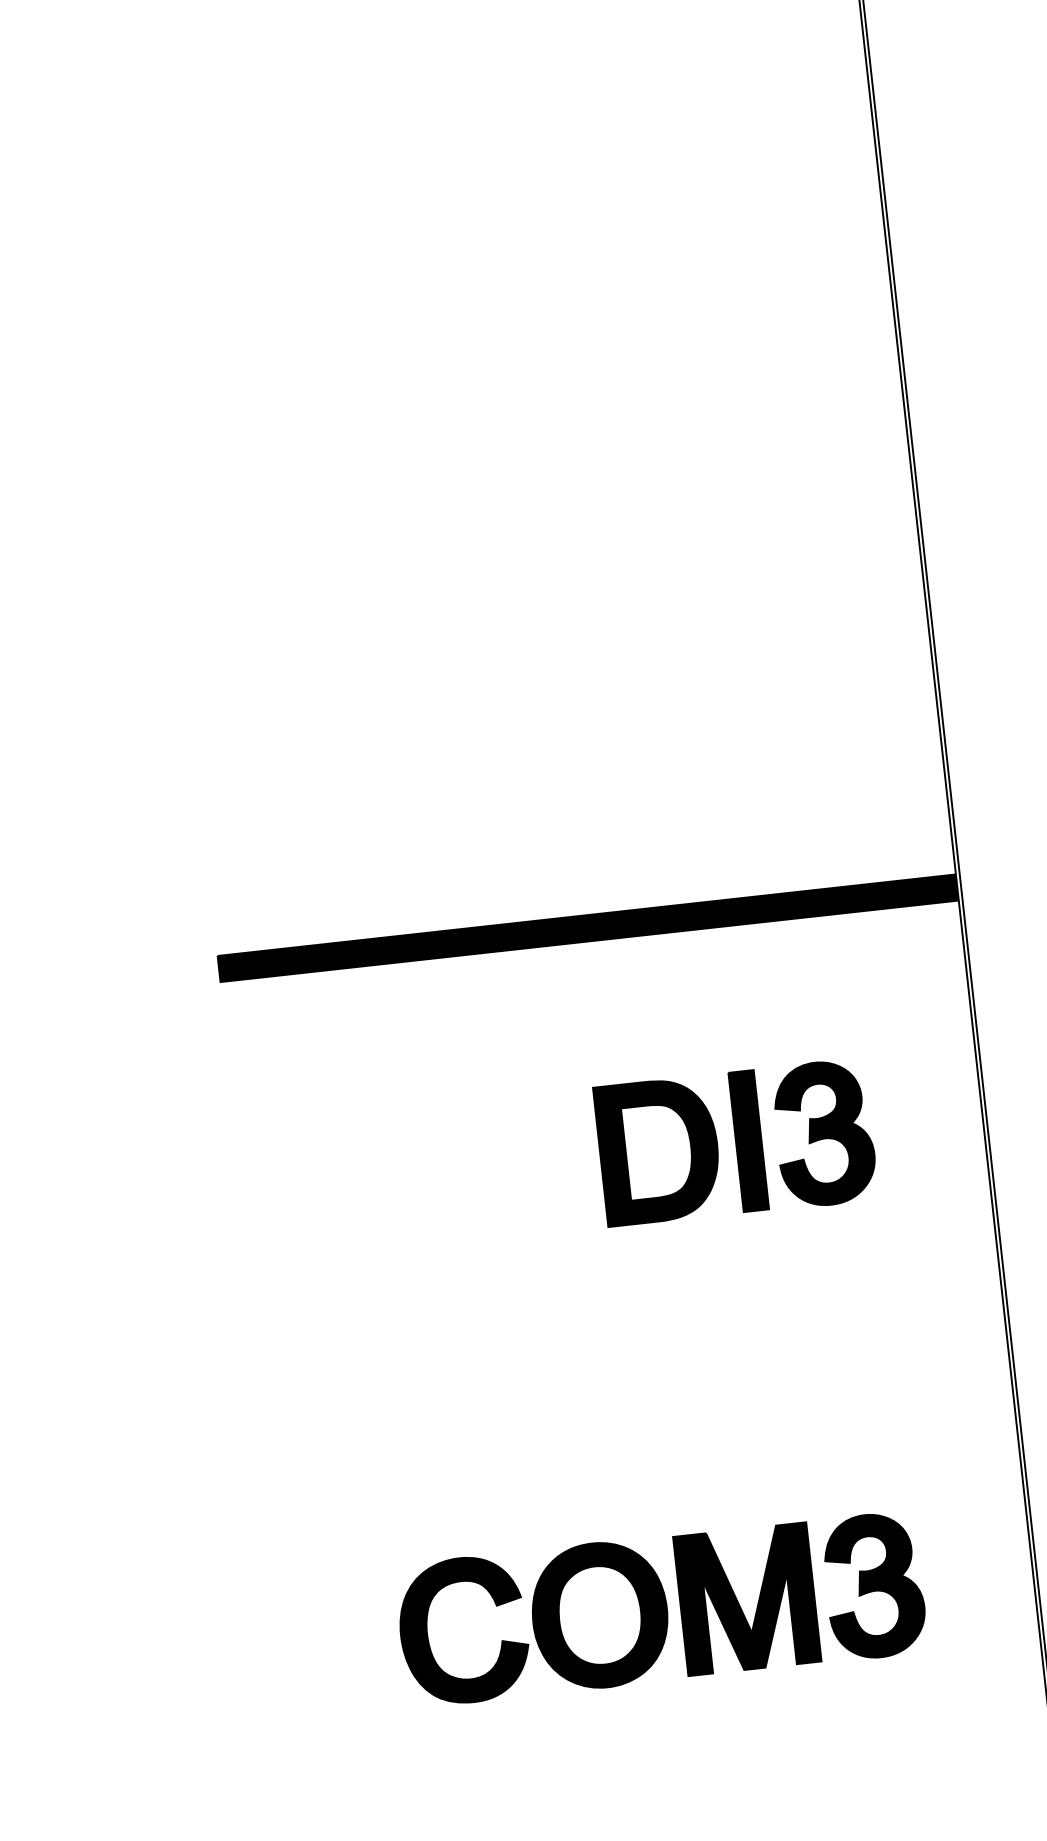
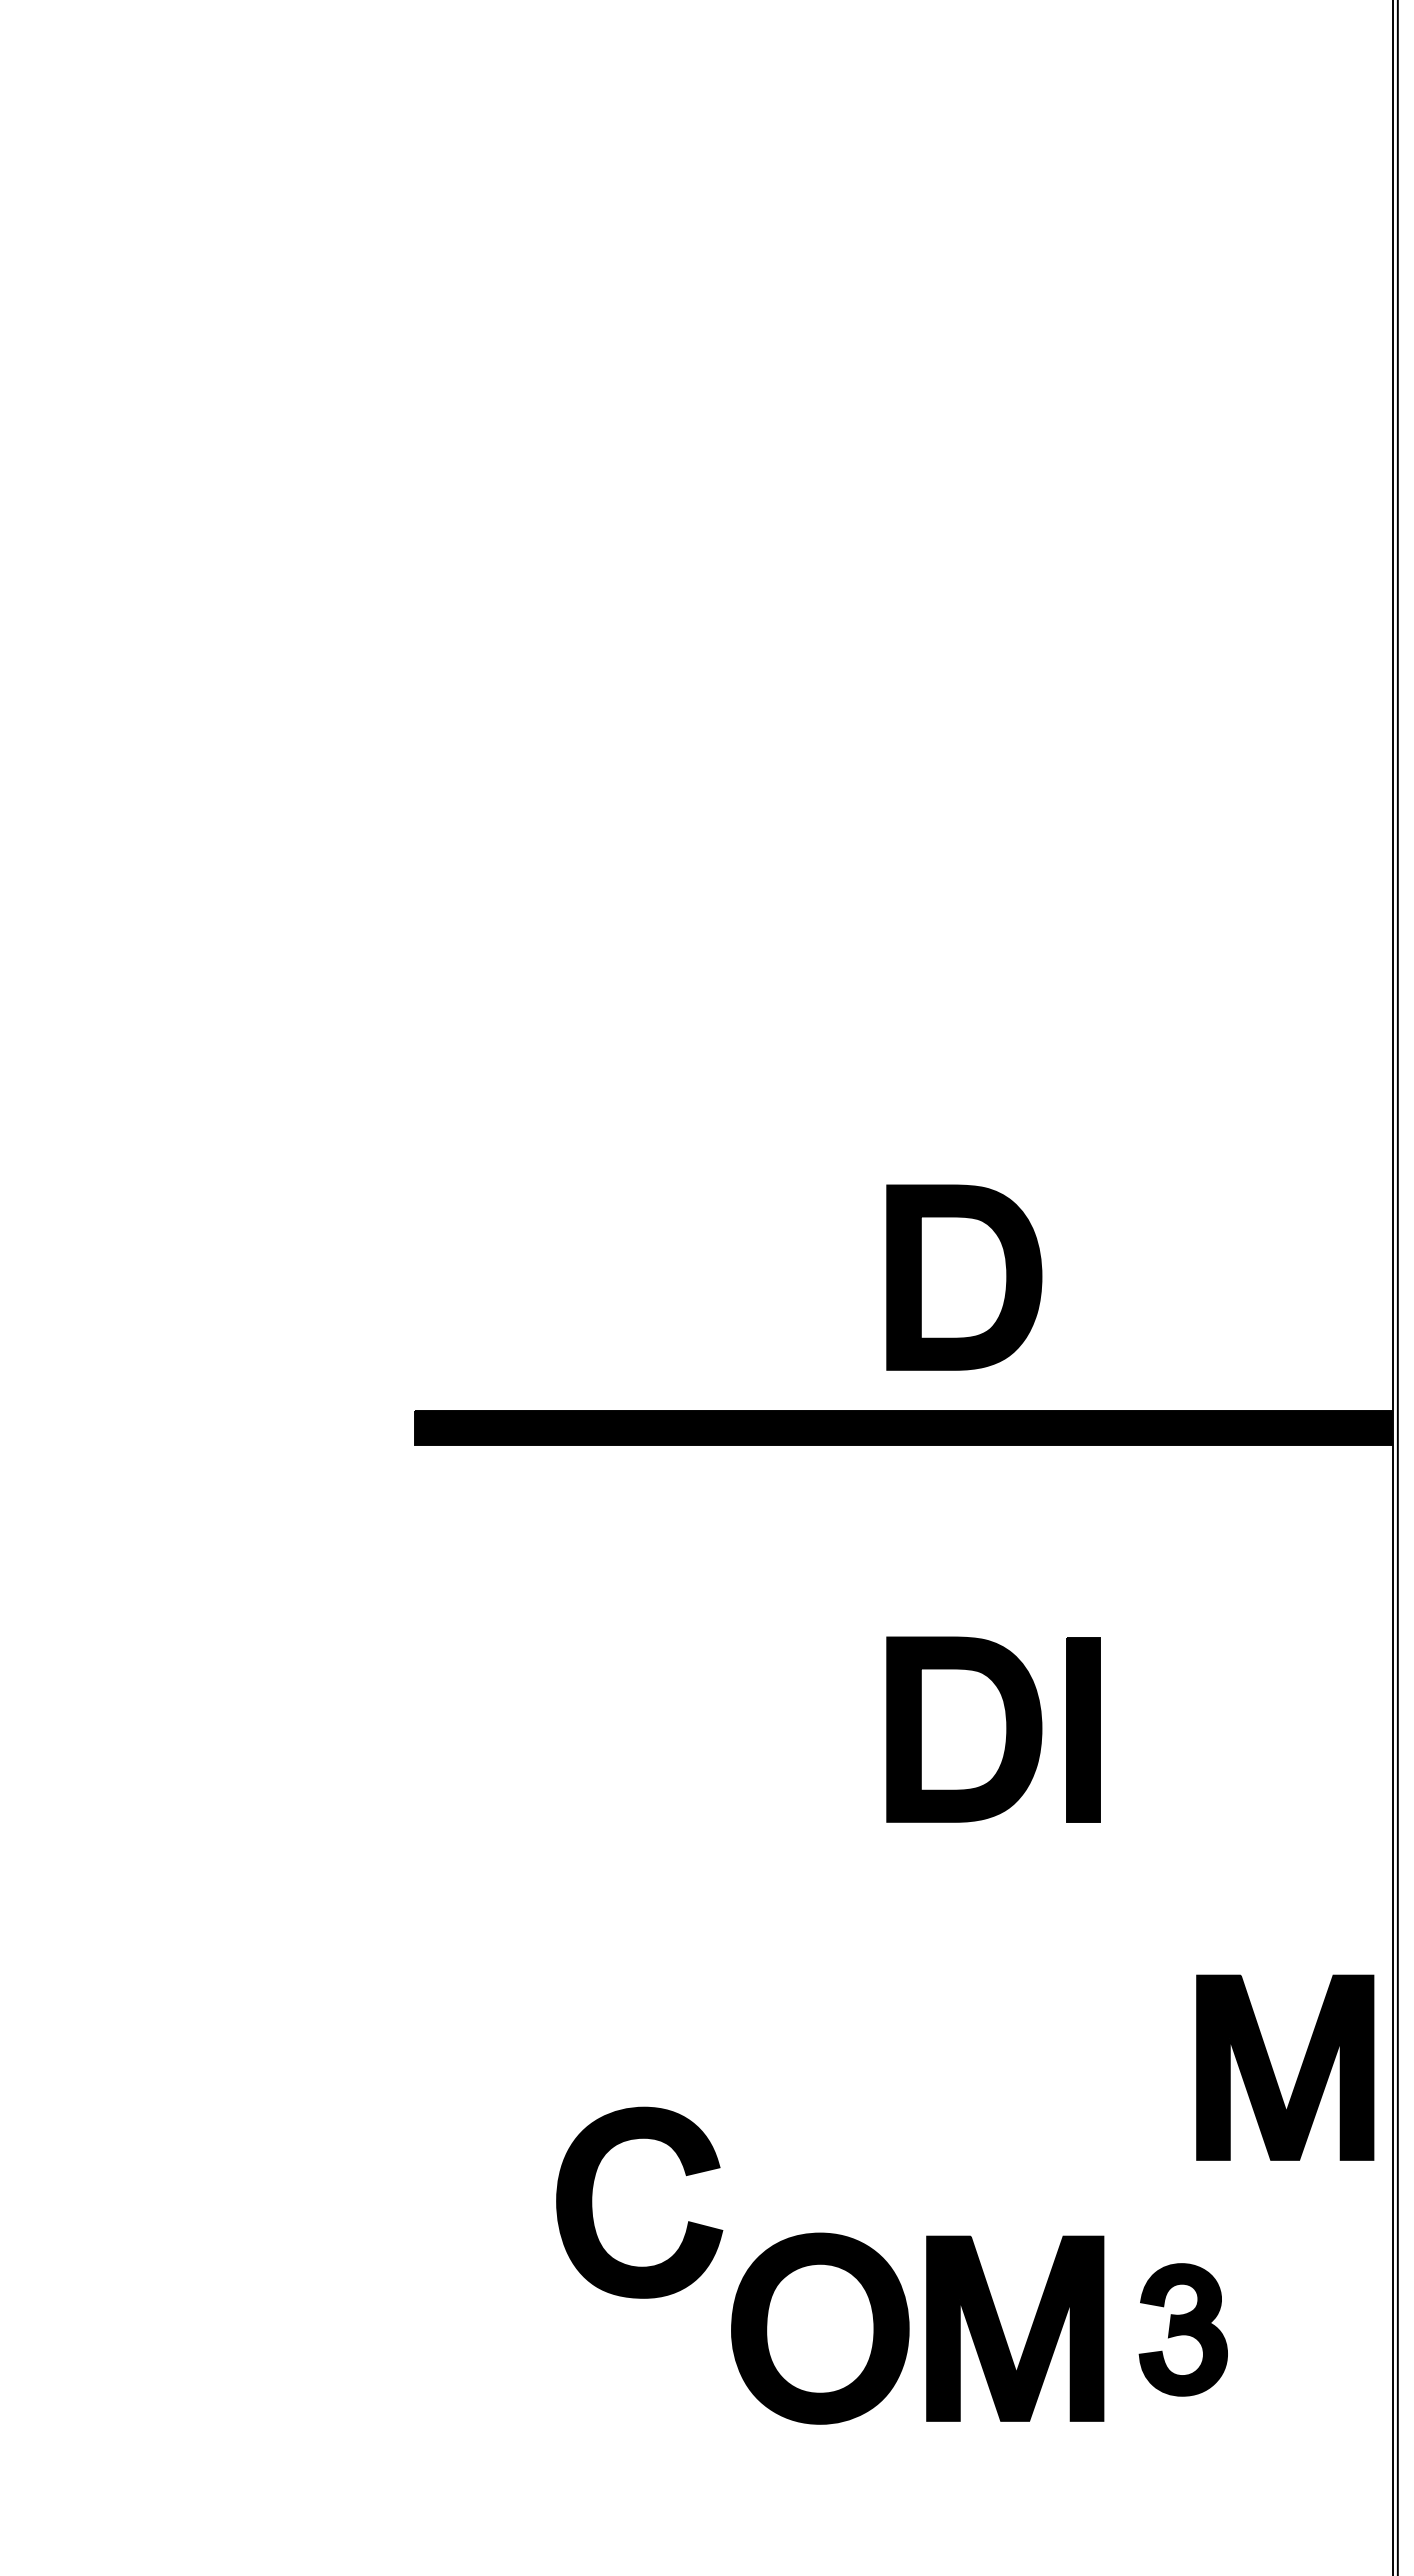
part: (621, 809) -> (964, 1277), added
part: (824, 1133) -> (1183, 1730), removed
part: (920, 1382) -> (1273, 2070), added
part: (874, 1585) -> (1183, 2329), size x0.7
part: (428, 1634) -> (592, 2202), moved

